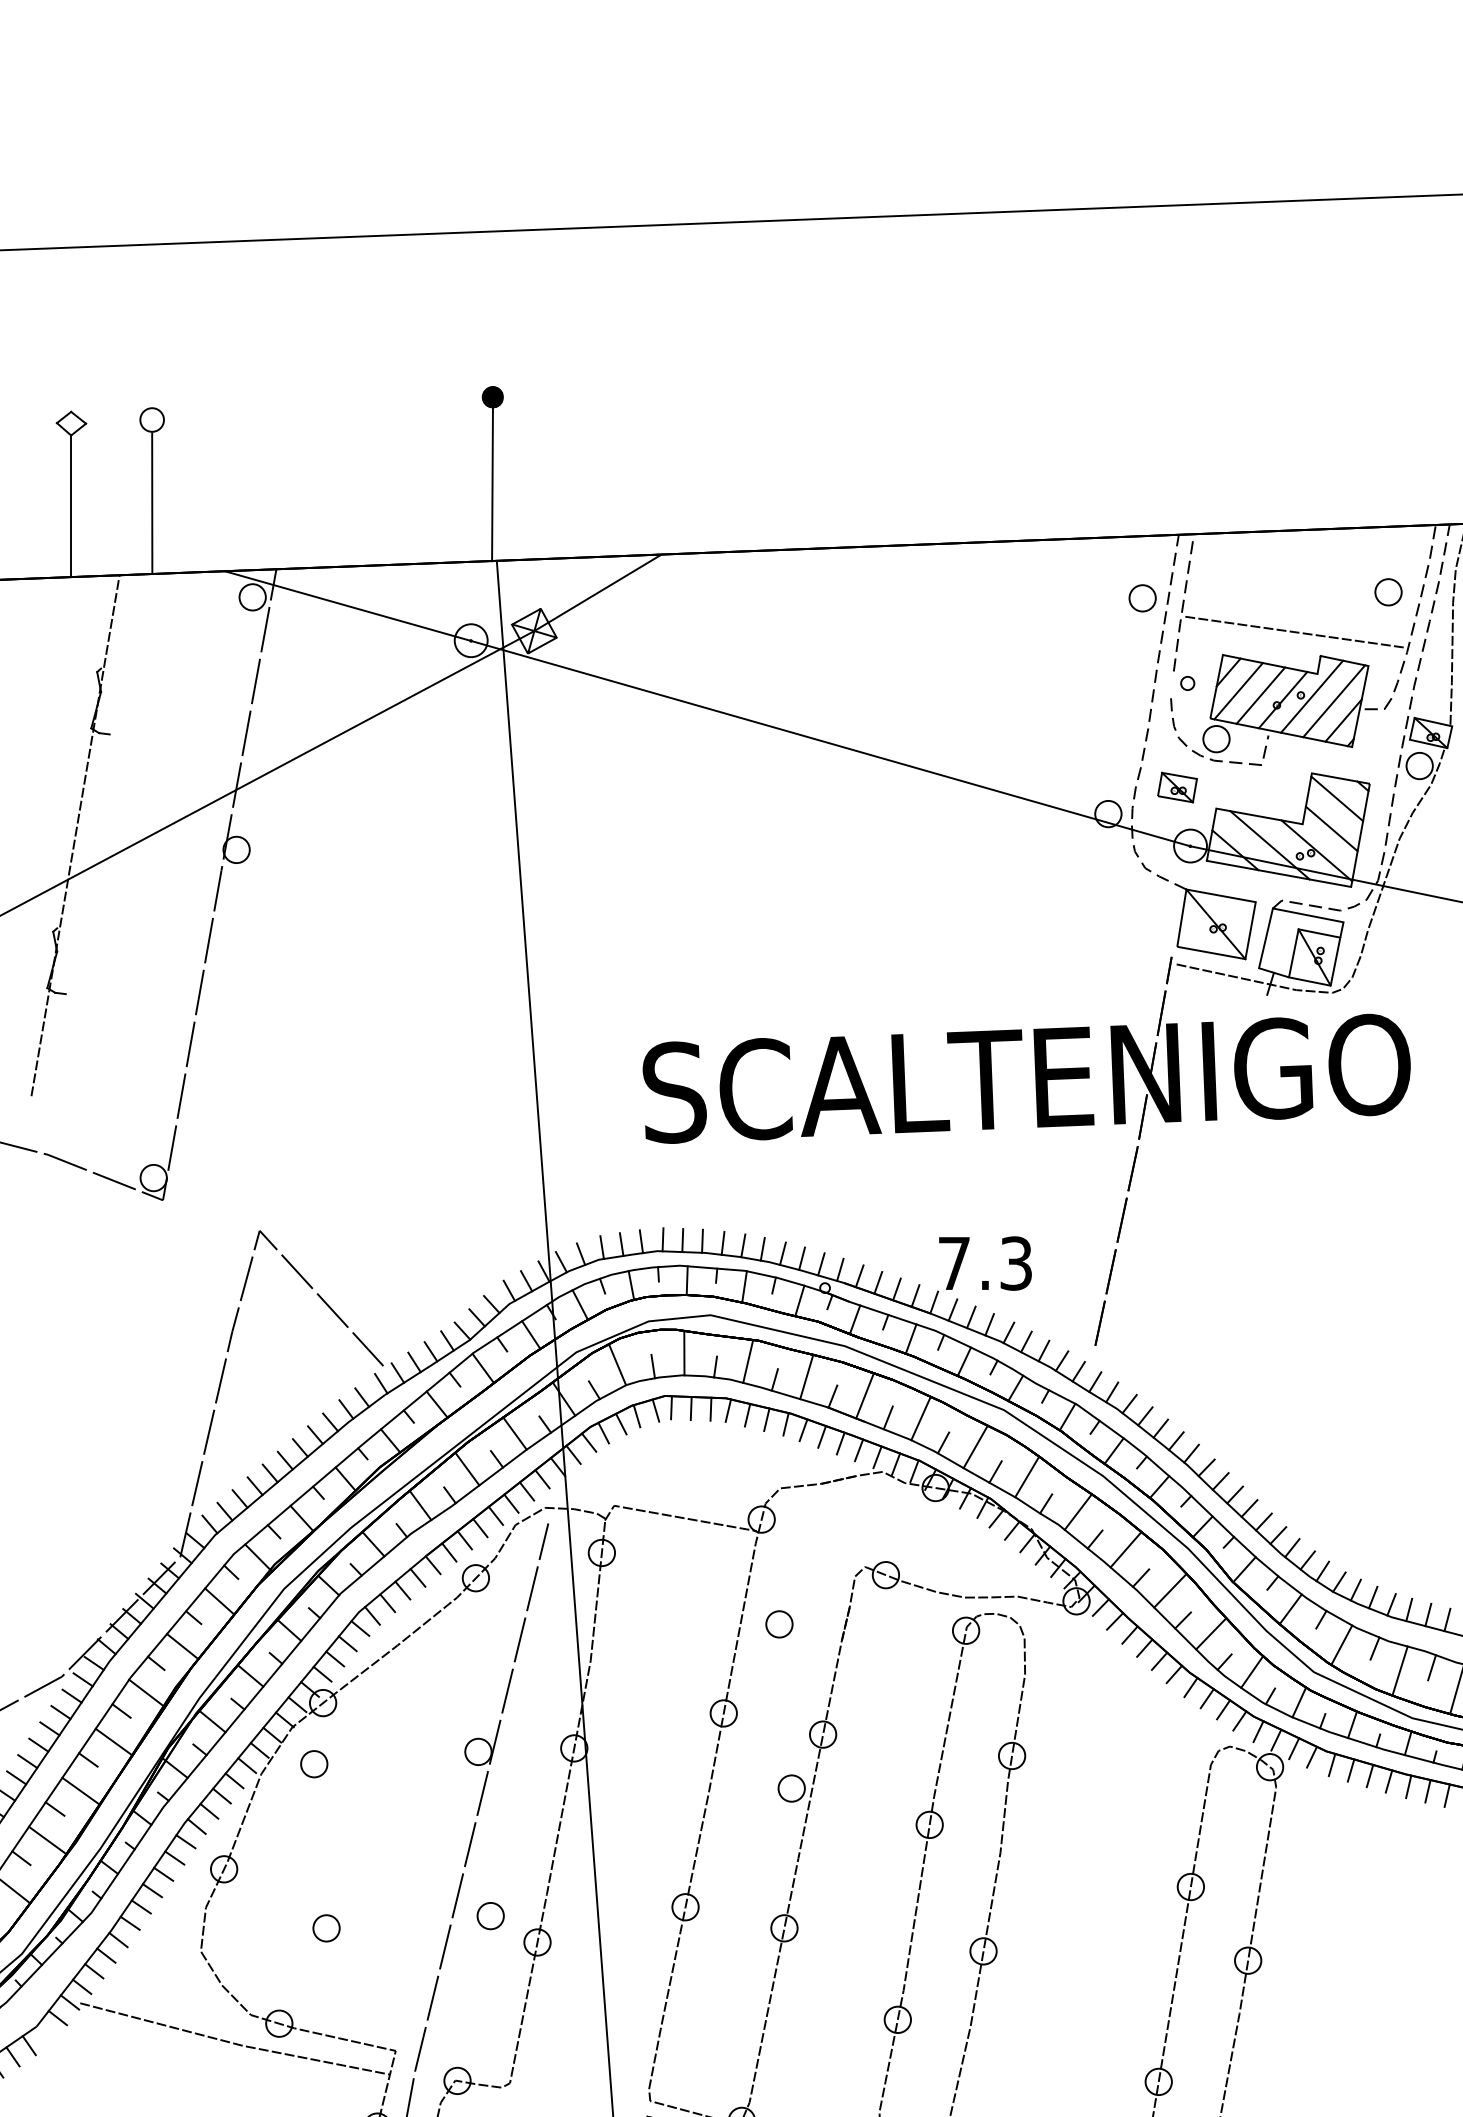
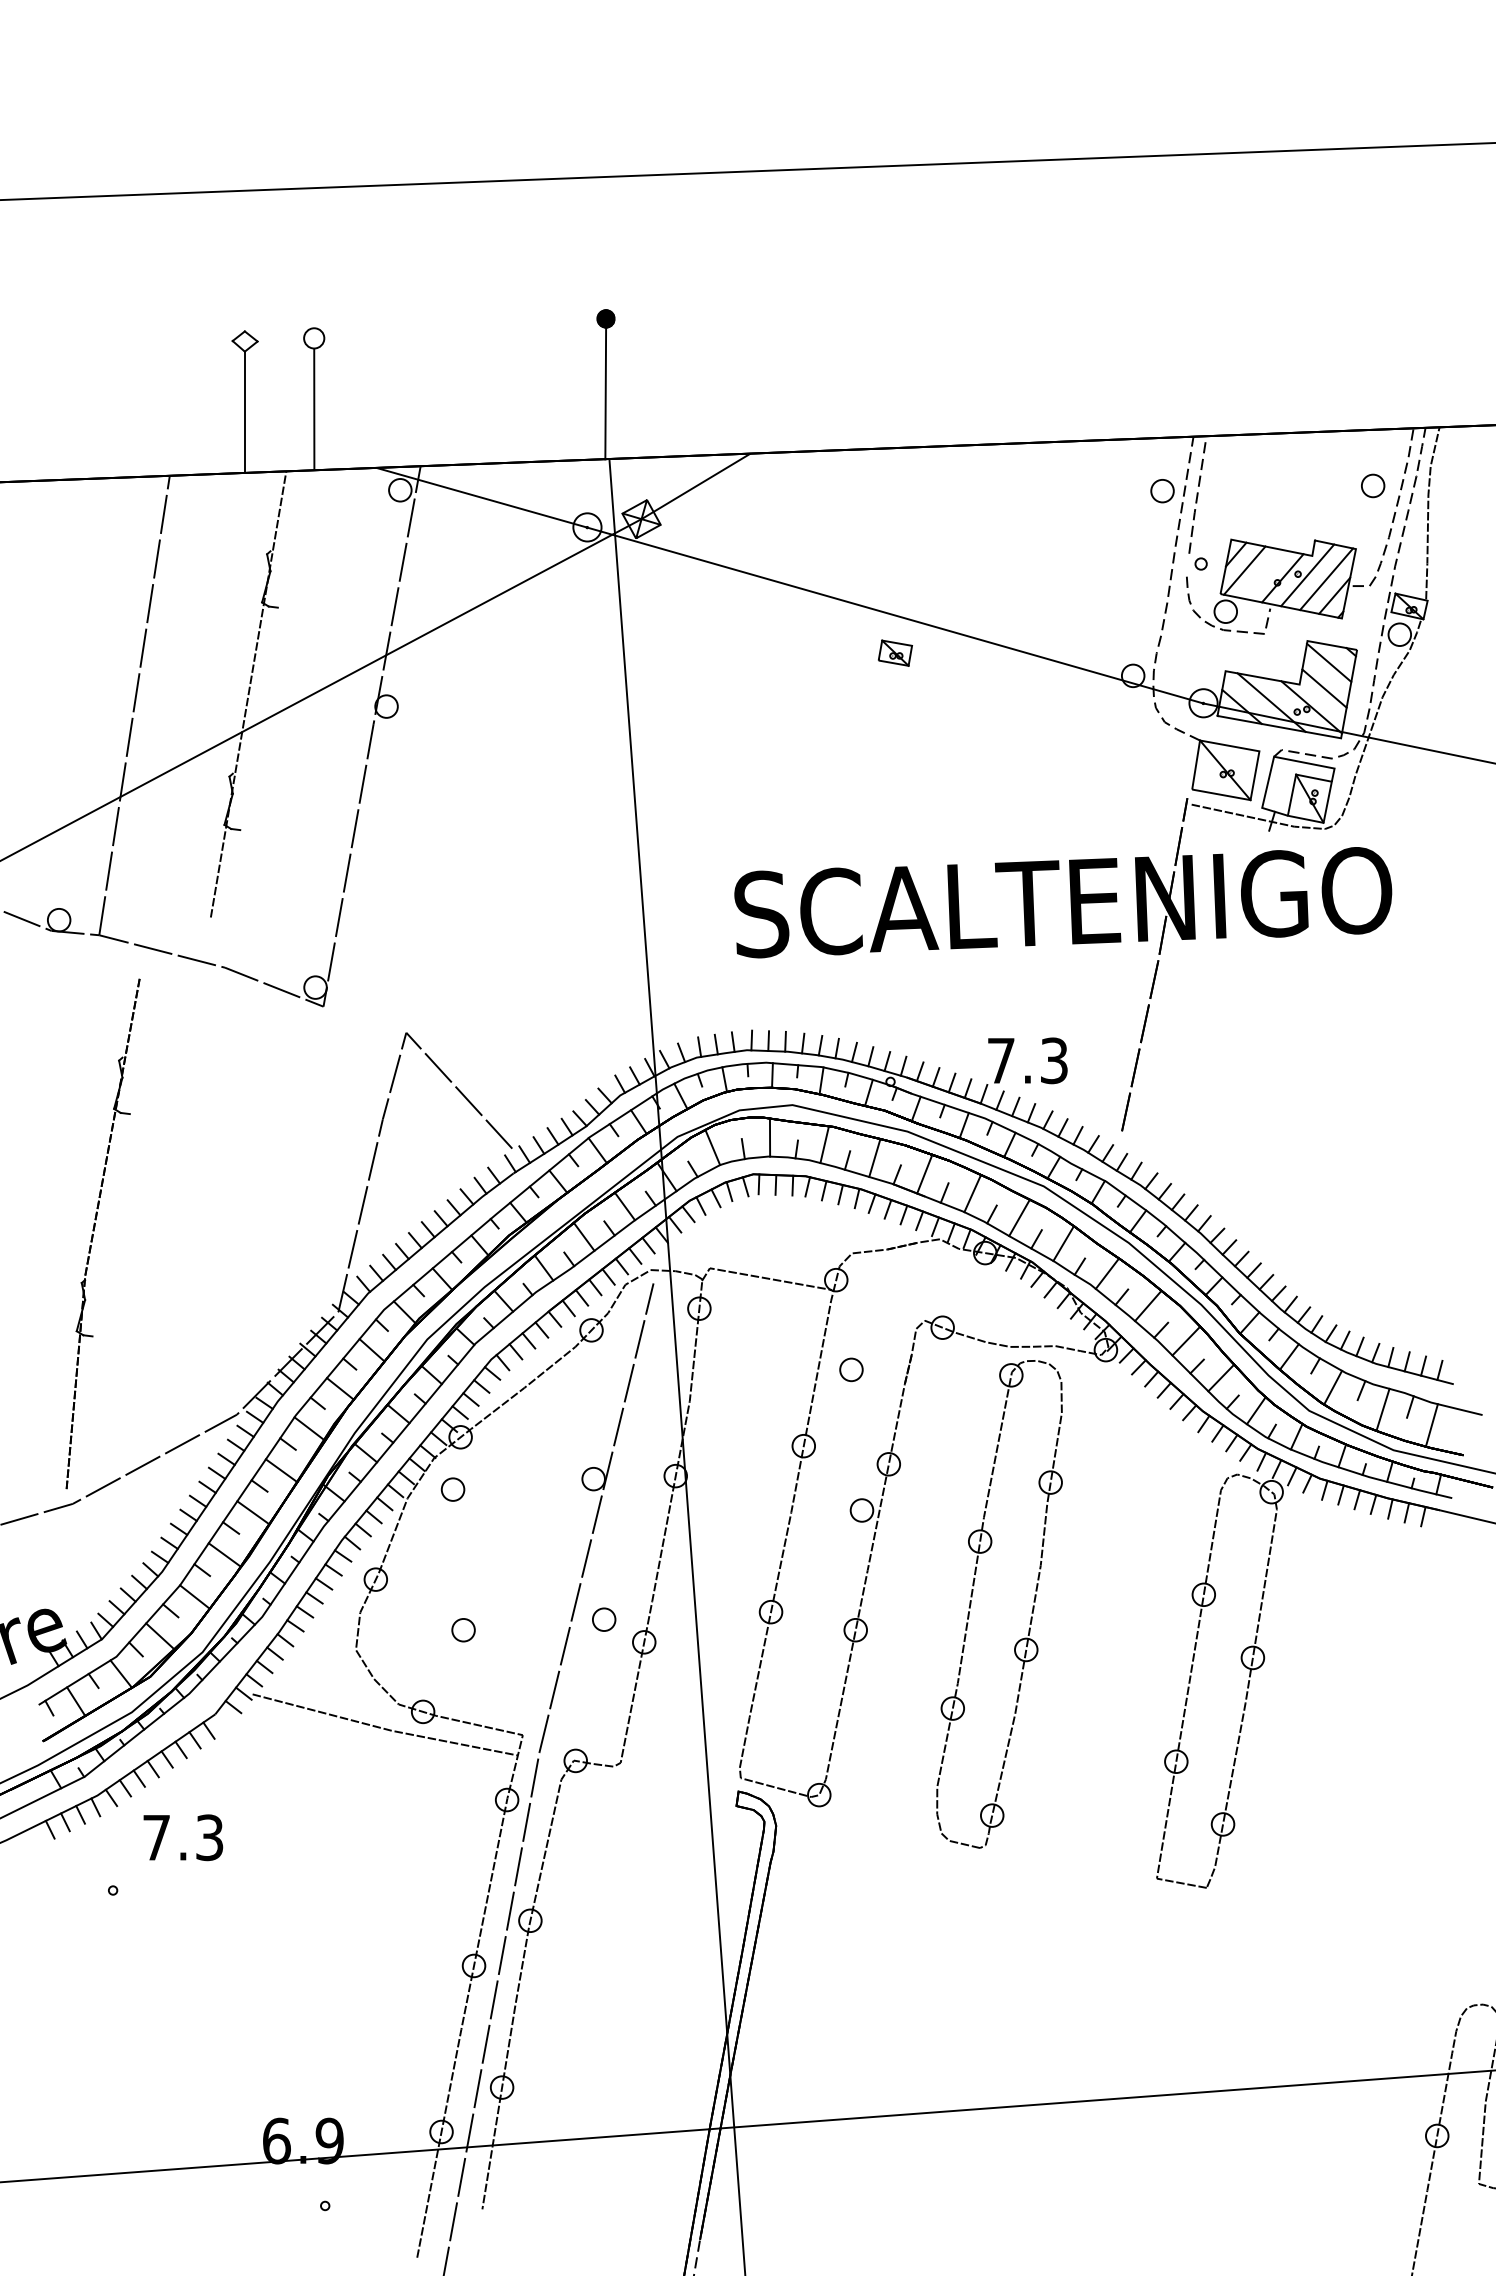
line: (1295, 631) -> (1293, 519), removed
line: (1260, 695) -> (1263, 574), removed
part: (1177, 786) -> (895, 652), moved

